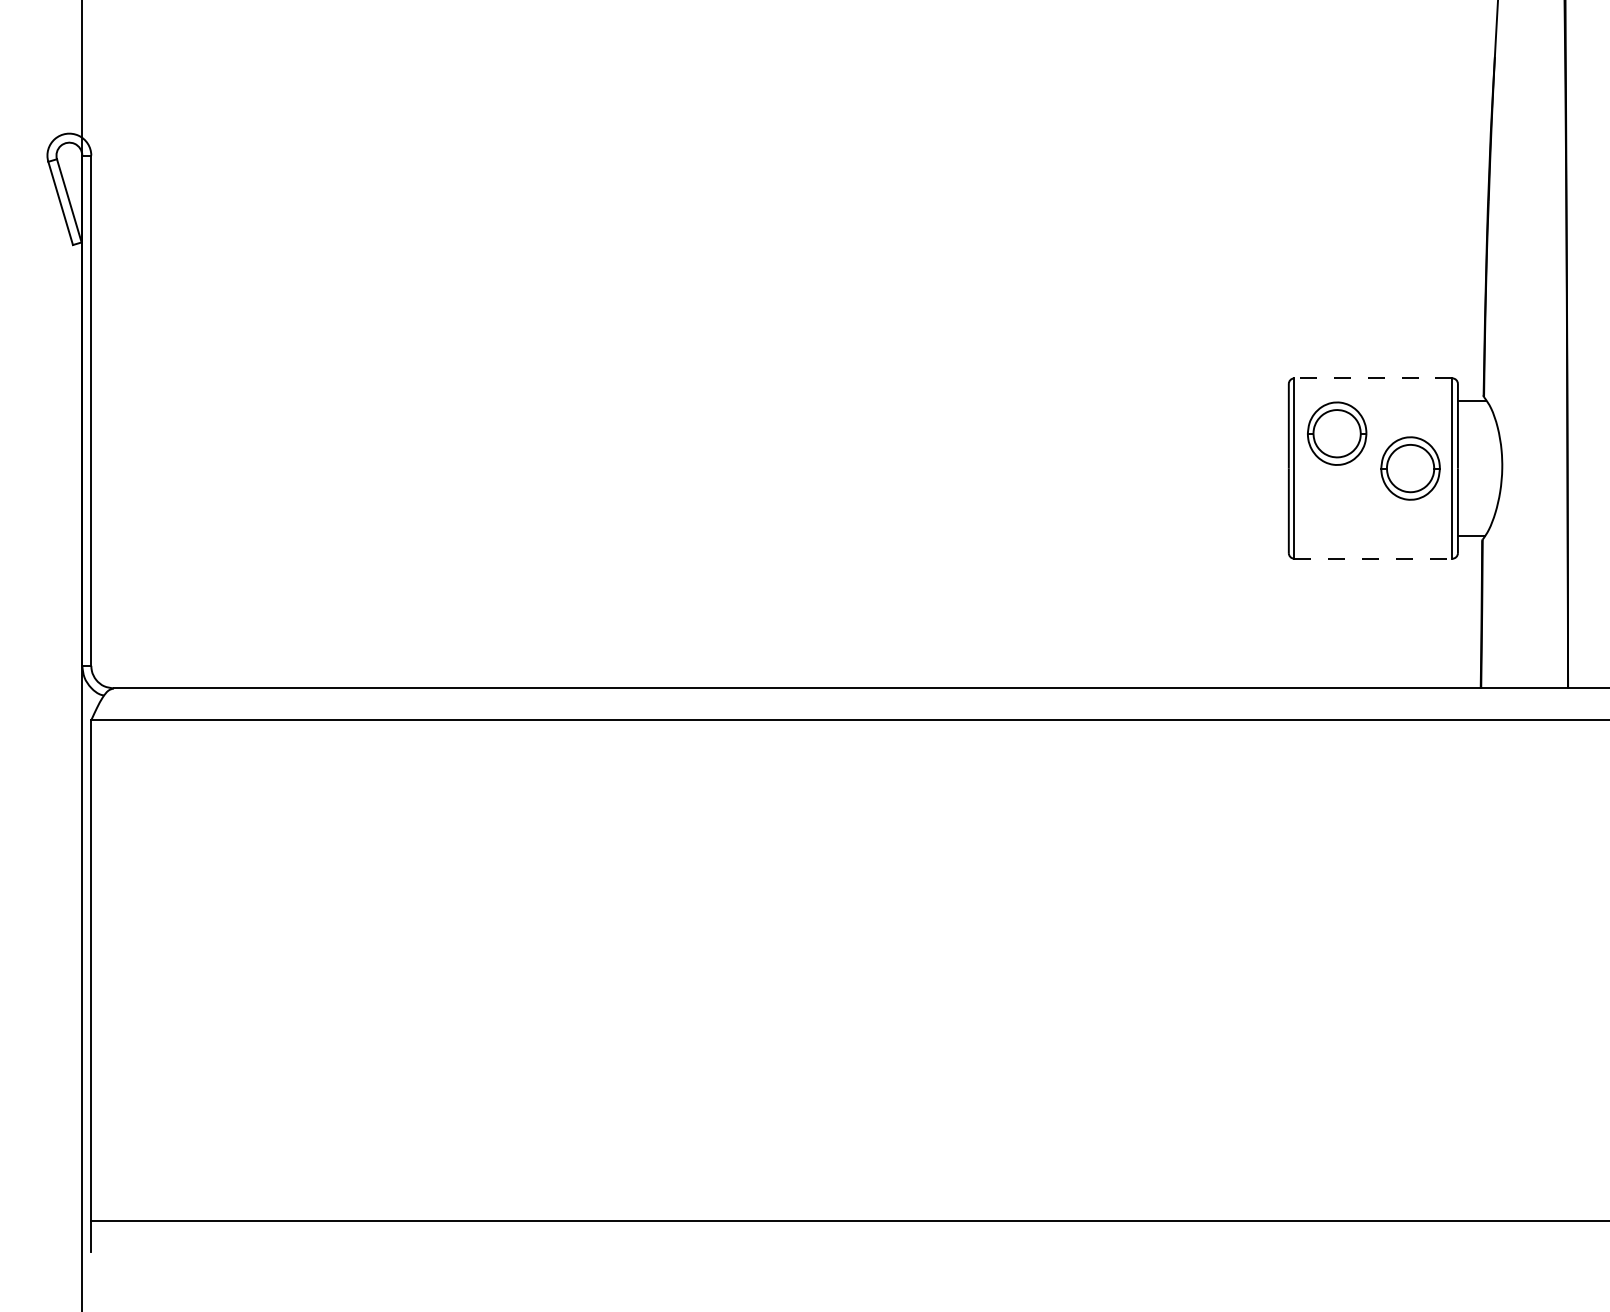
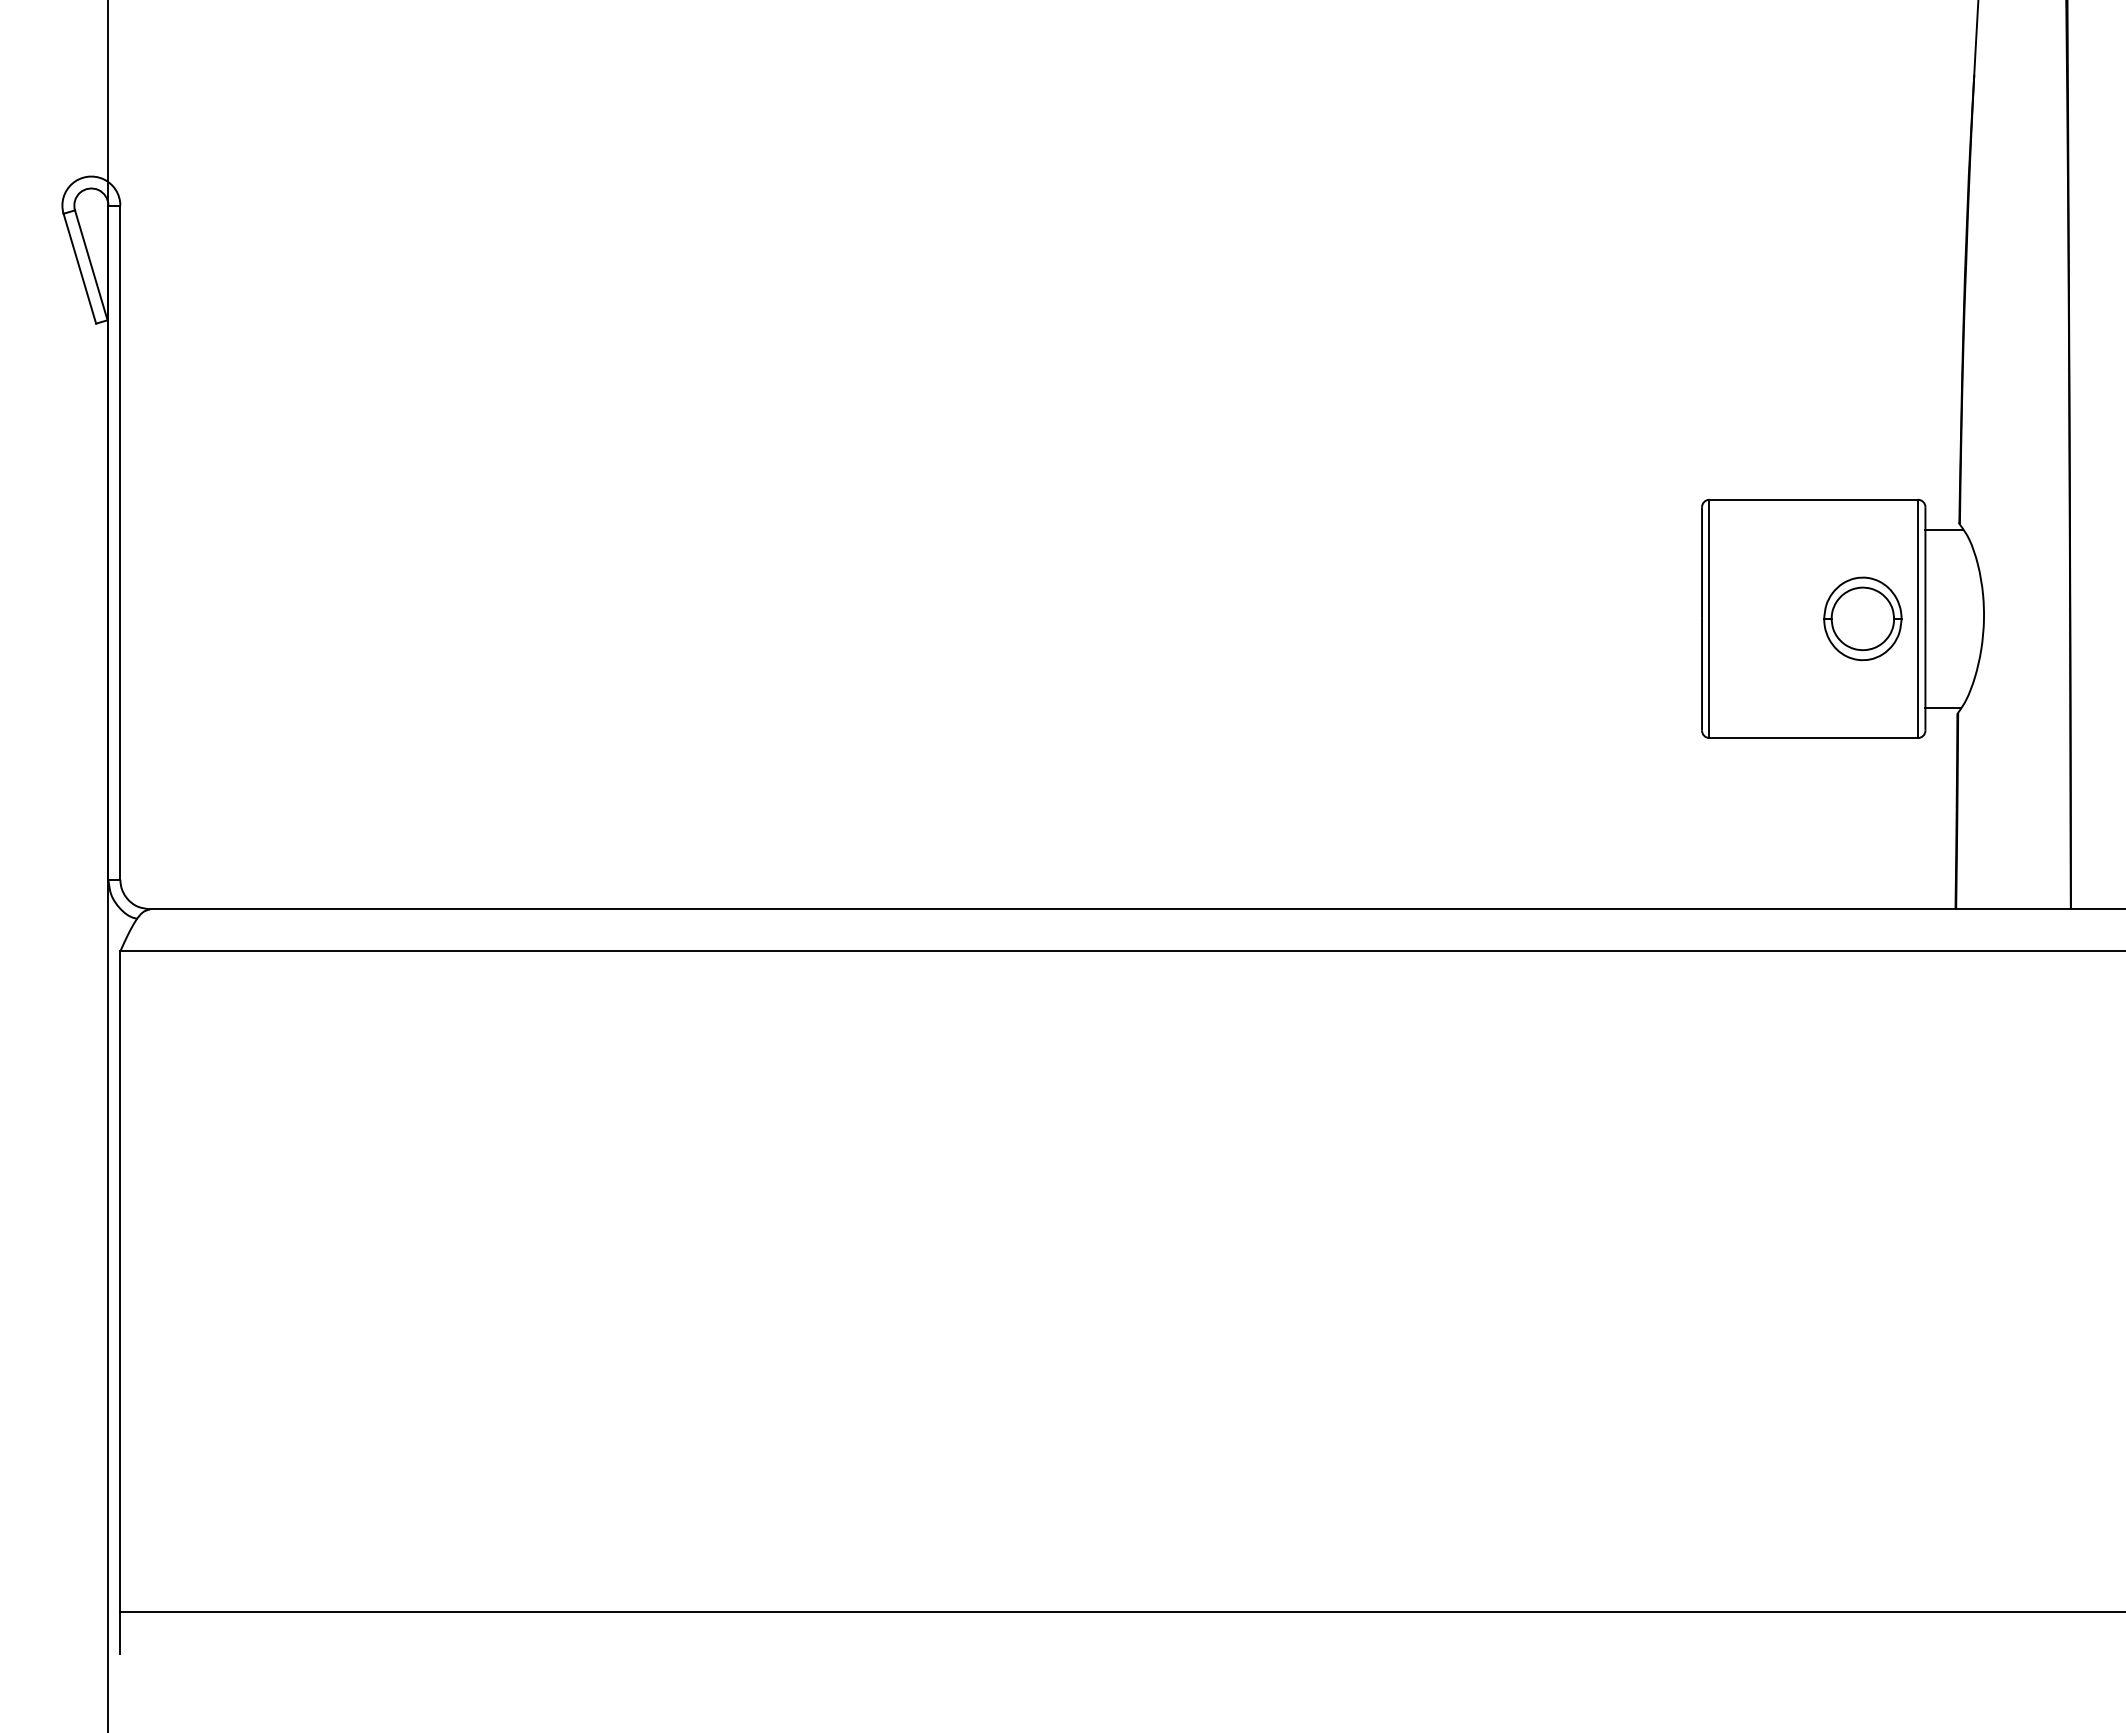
line: (1373, 378) -> (1813, 499), dashed -> solid
part: (1336, 433) -> (1765, 572), removed
line: (1373, 559) -> (1814, 738), dashed -> solid

